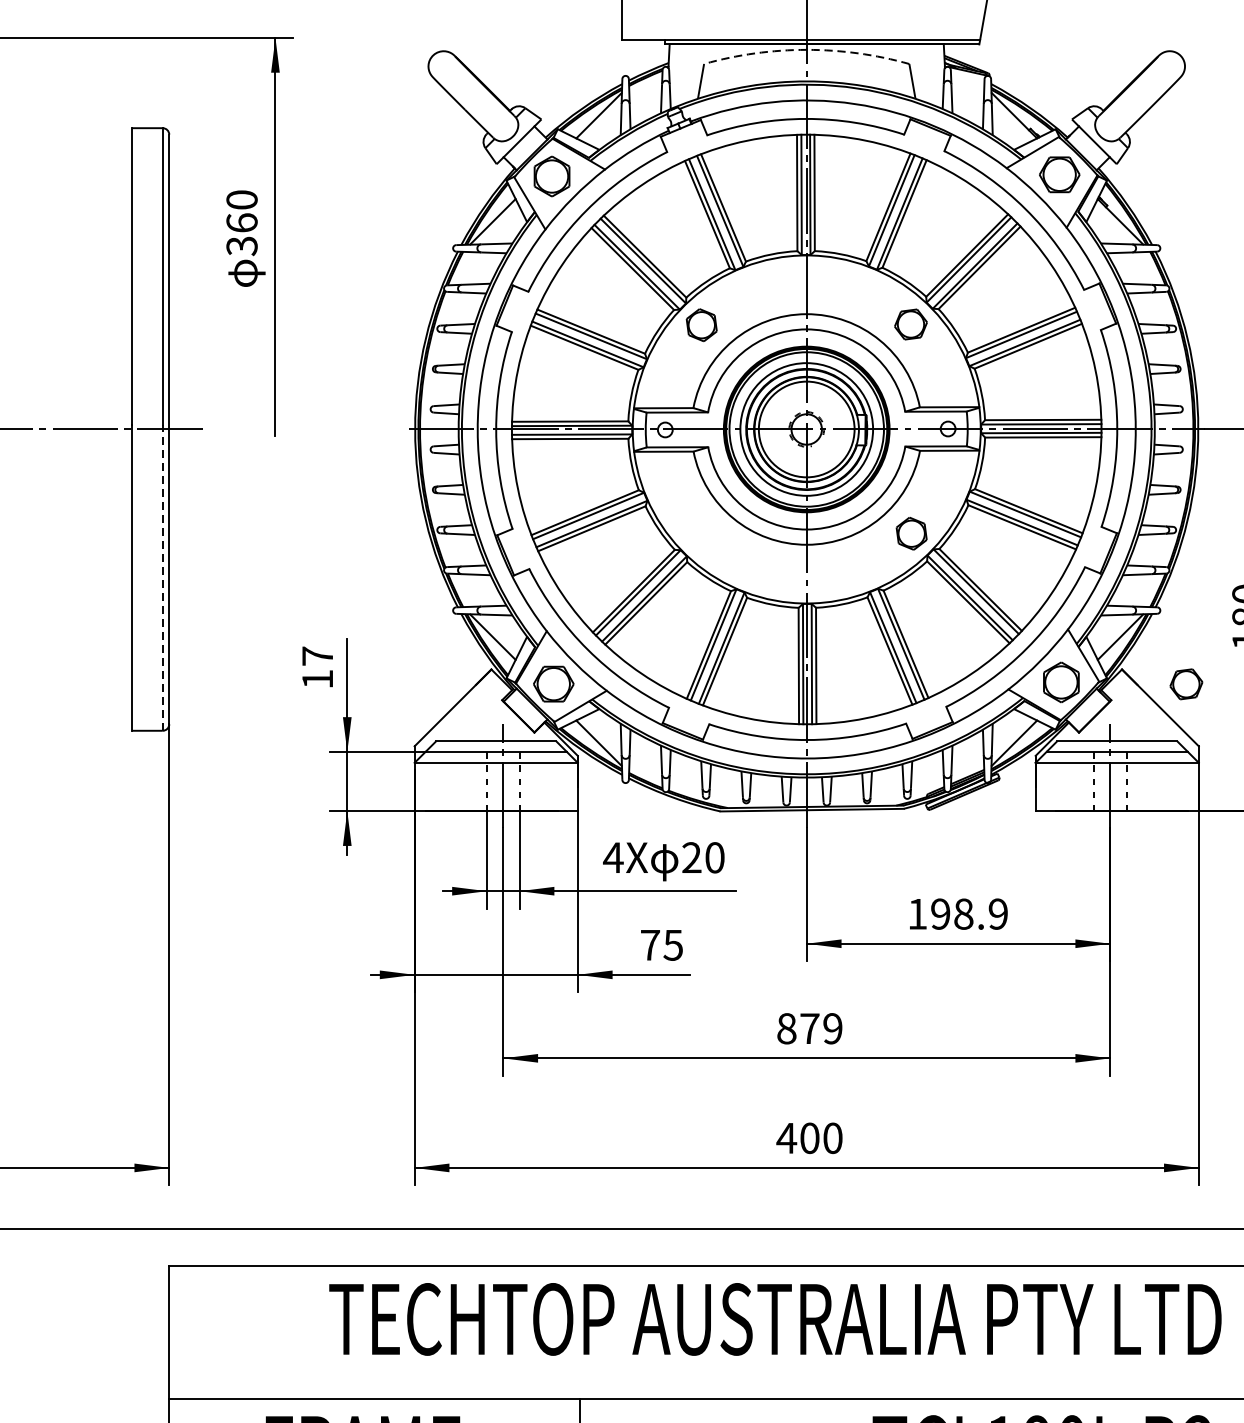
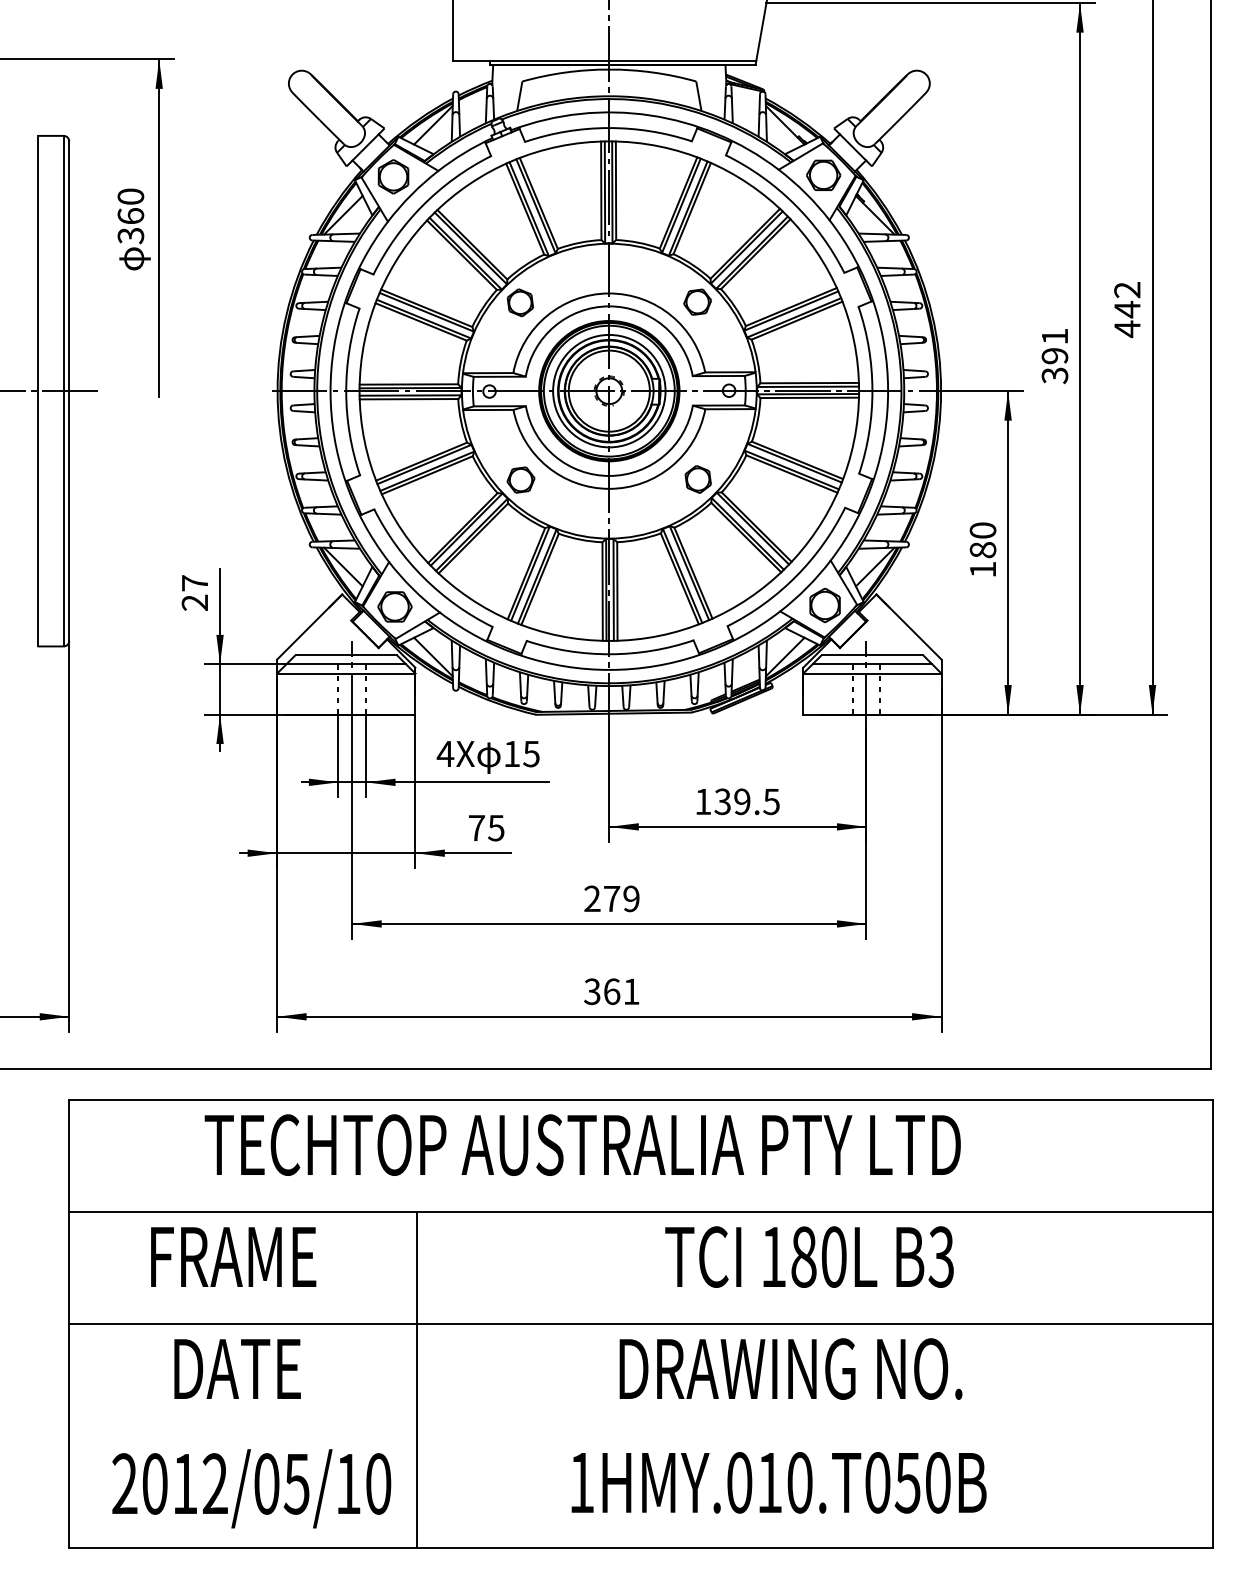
arc: (806, 49) -> (609, 69), dashed -> solid
line: (162, 577) -> (63, 516), dashed -> solid
text: (317, 678) -> (194, 602), 17 -> 27
part: (1185, 683) -> (520, 479), moved
text: (703, 857) -> (521, 753), 20 -> 15
text: (968, 913) -> (746, 801), 198.9 -> 139.5
text: (786, 1028) -> (592, 898), 879 -> 279
text: (809, 1138) -> (611, 991), 400 -> 361

